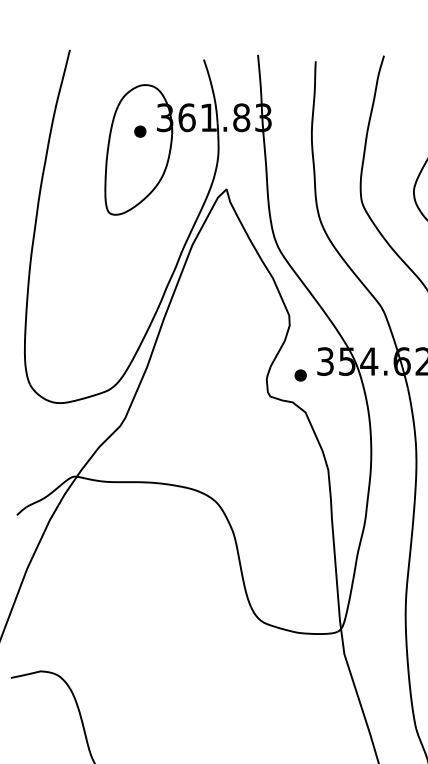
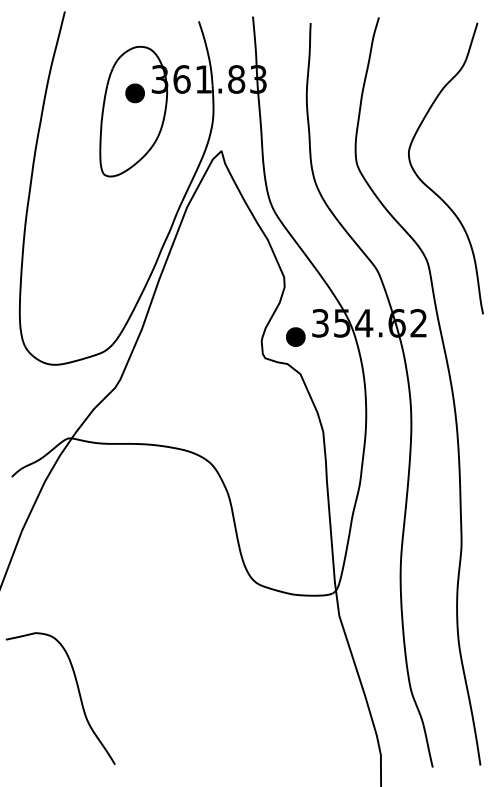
part: (140, 131) -> (135, 93), size x1.6
part: (300, 375) -> (295, 337), size x1.6

